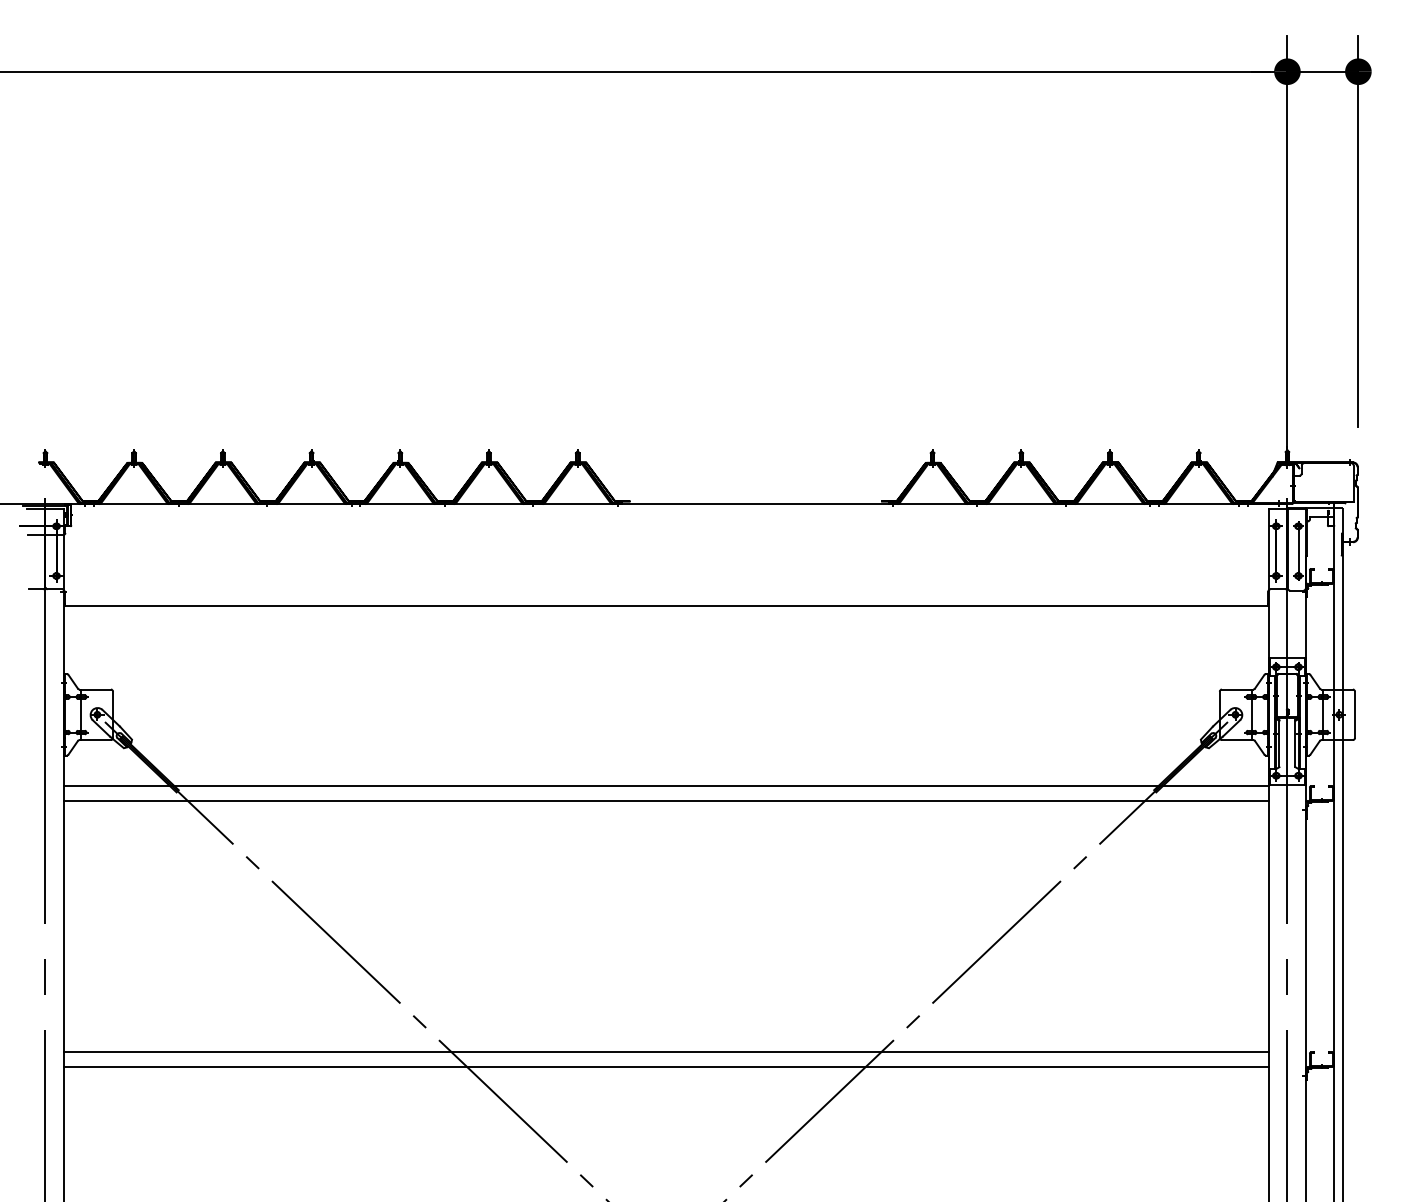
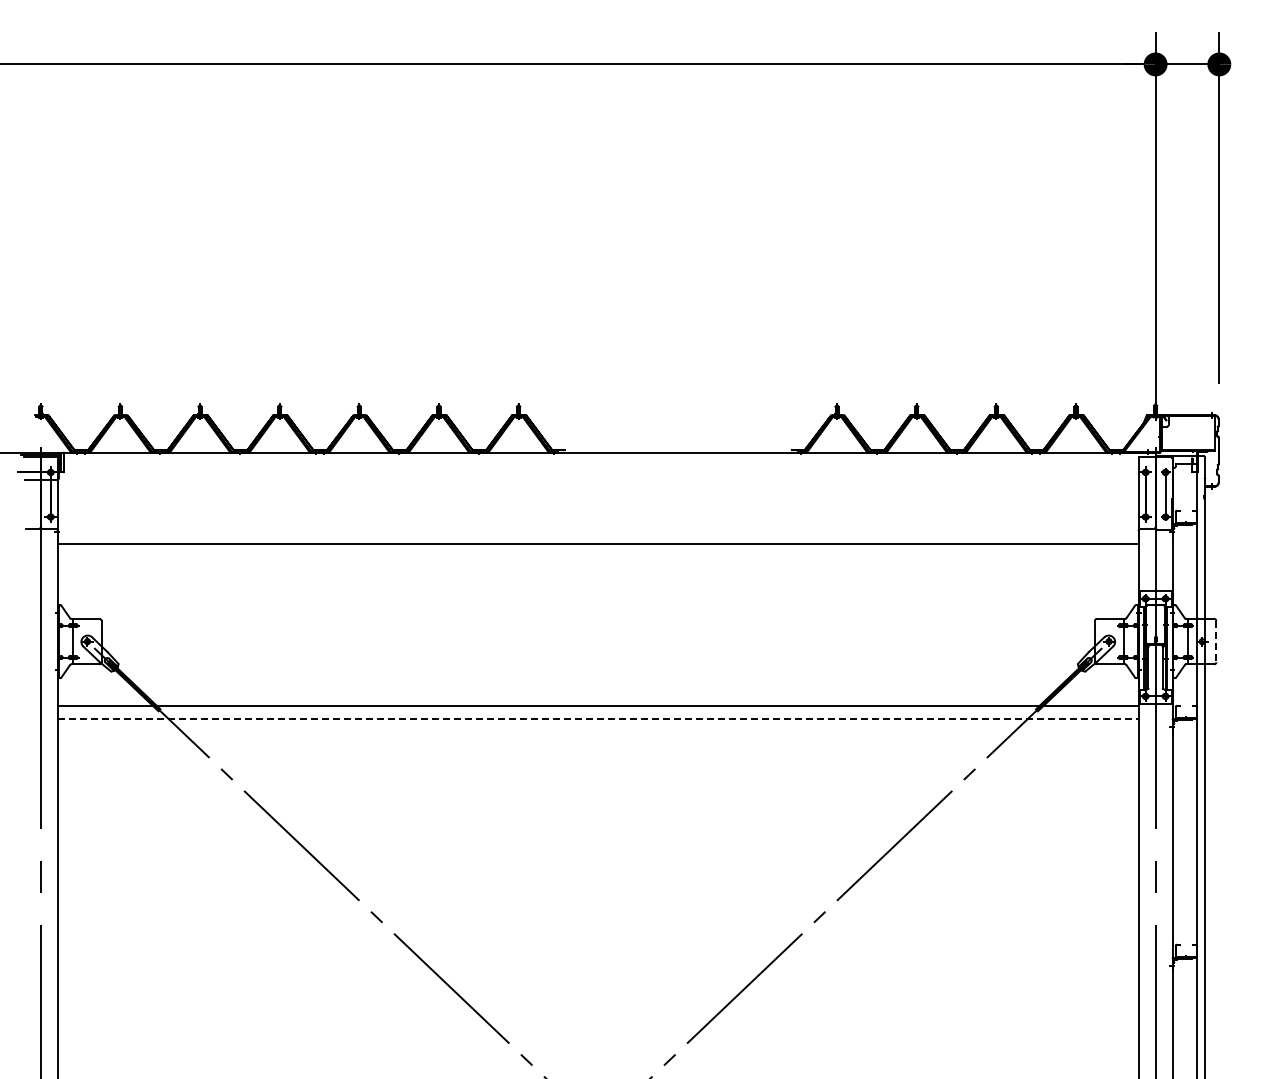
line: (1355, 714) -> (1216, 641), solid -> dashed
line: (666, 800) -> (598, 718), solid -> dashed
line: (665, 1052) -> (597, 944), removed
line: (665, 1066) -> (597, 957), removed

